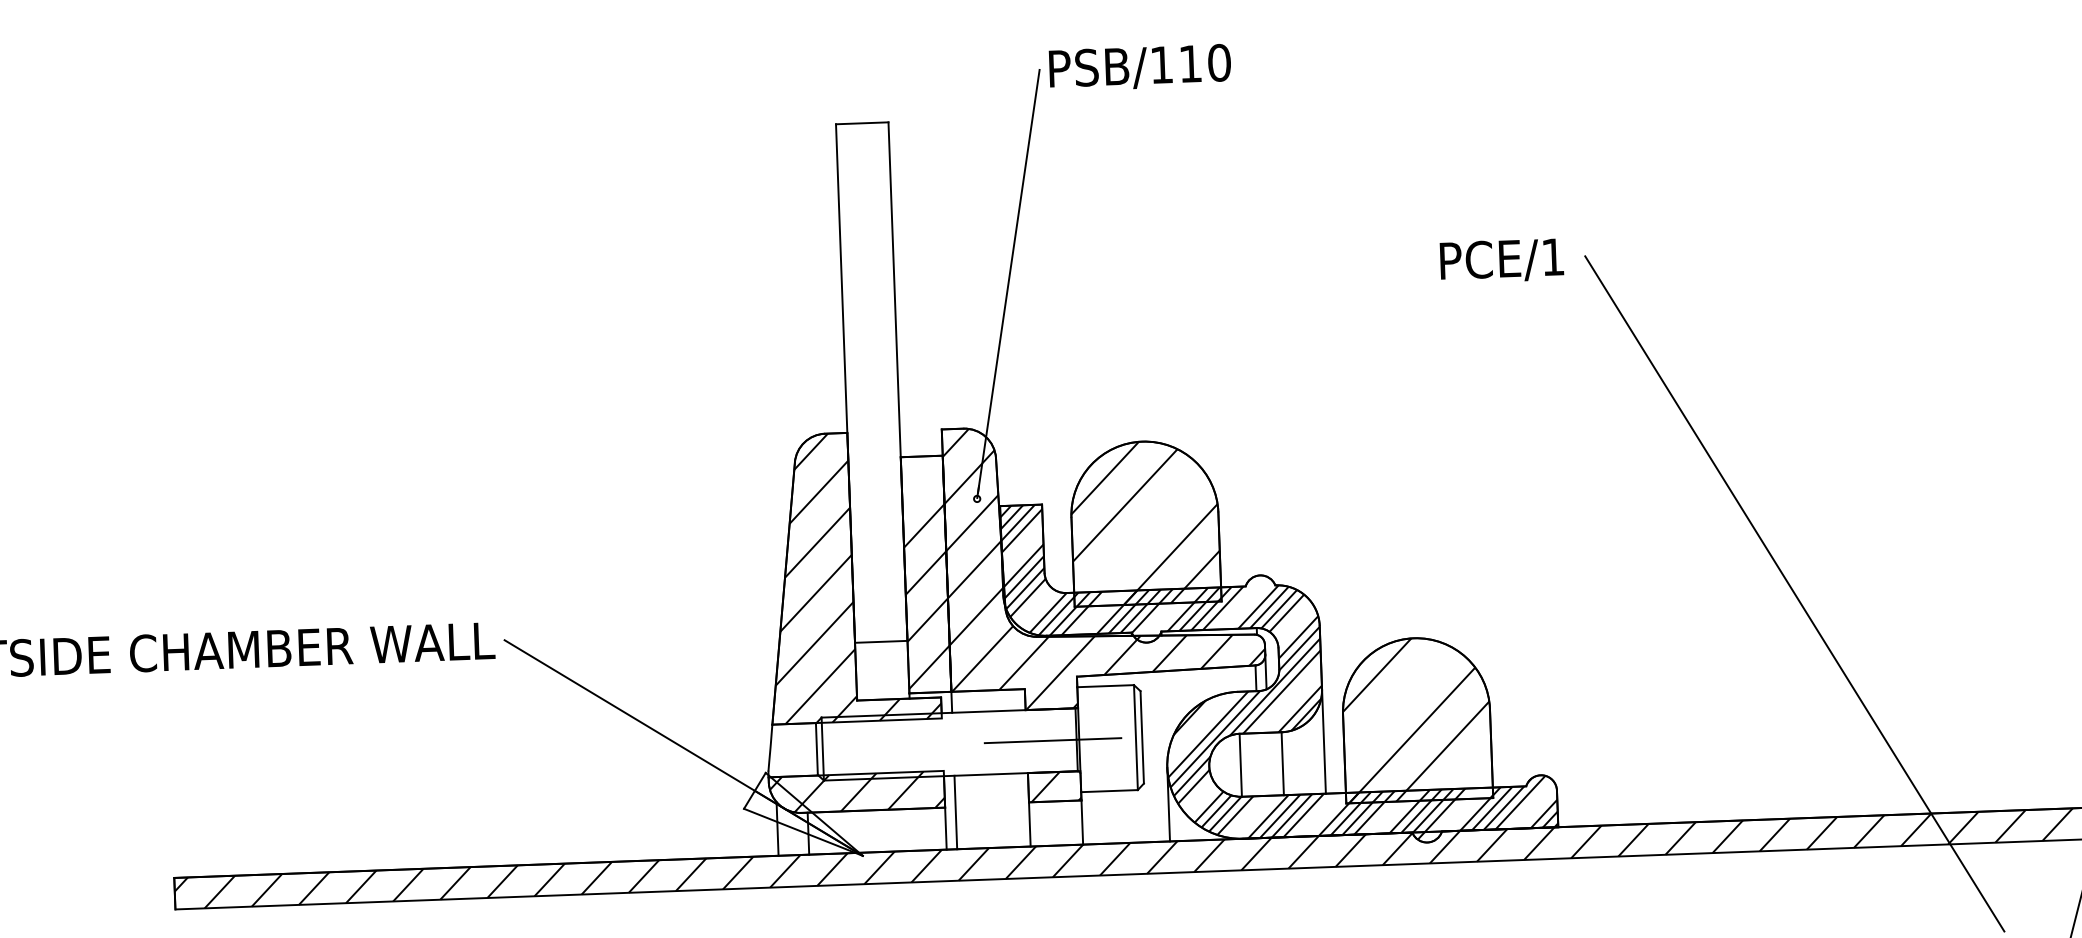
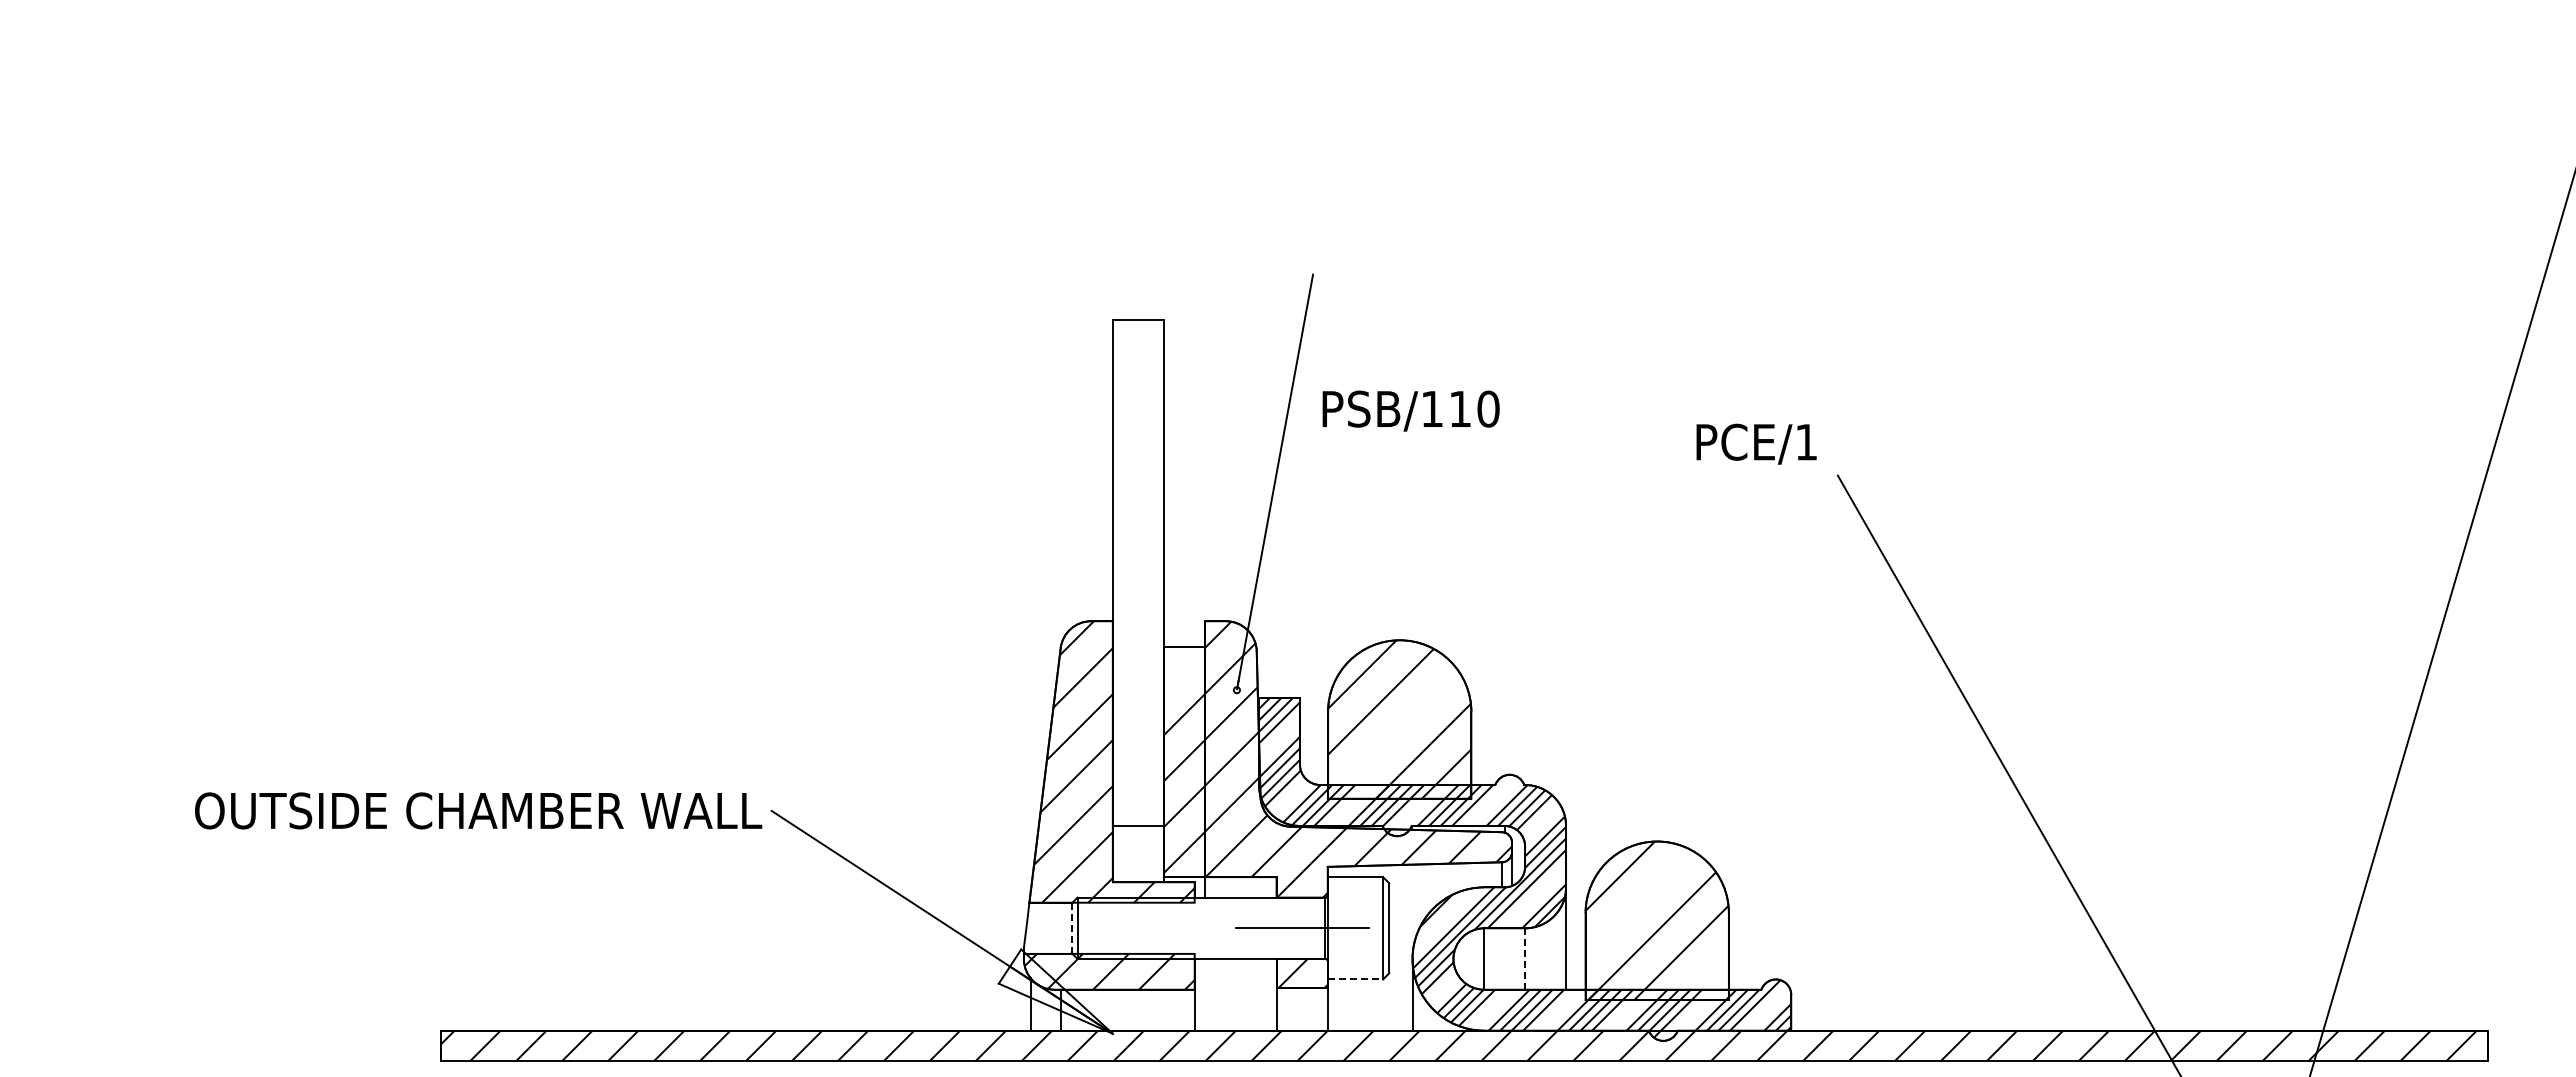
text: (1139, 67) -> (1410, 410), moved
text: (1501, 260) -> (1756, 443), moved
line: (816, 749) -> (1071, 928), solid -> dashed
line: (1283, 764) -> (1525, 959), solid -> dashed
line: (1109, 791) -> (1355, 979), solid -> dashed
line: (955, 812) -> (1204, 994), removed

